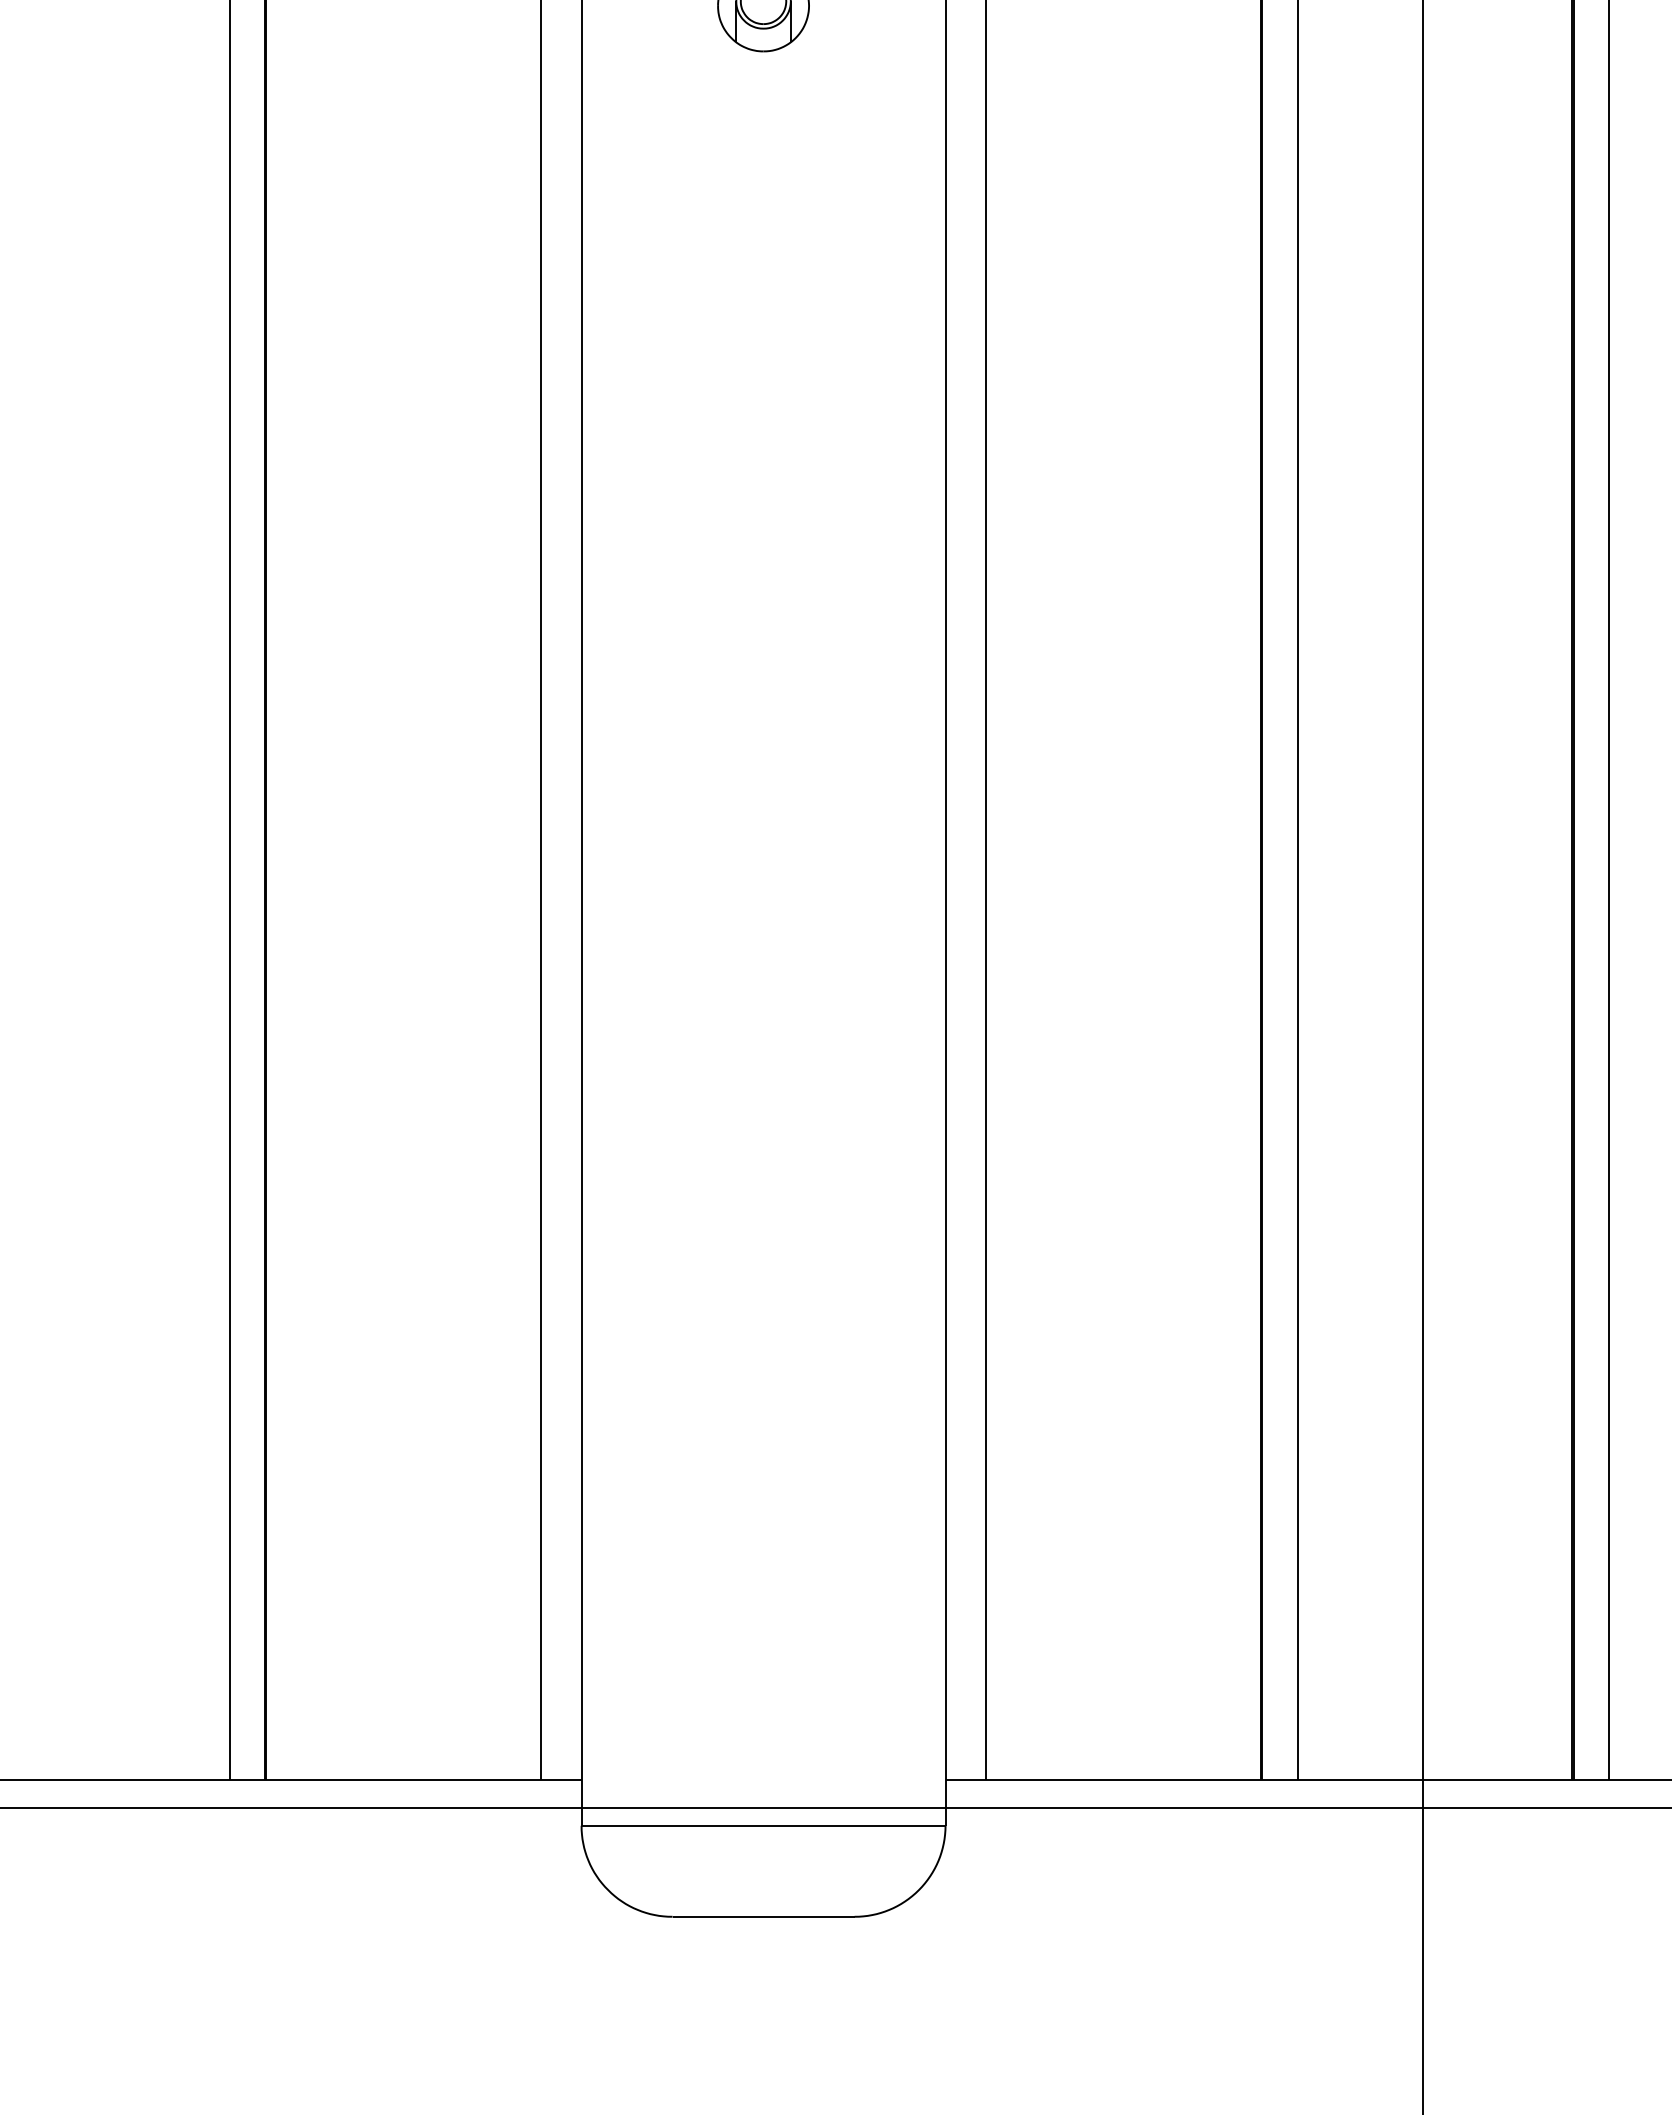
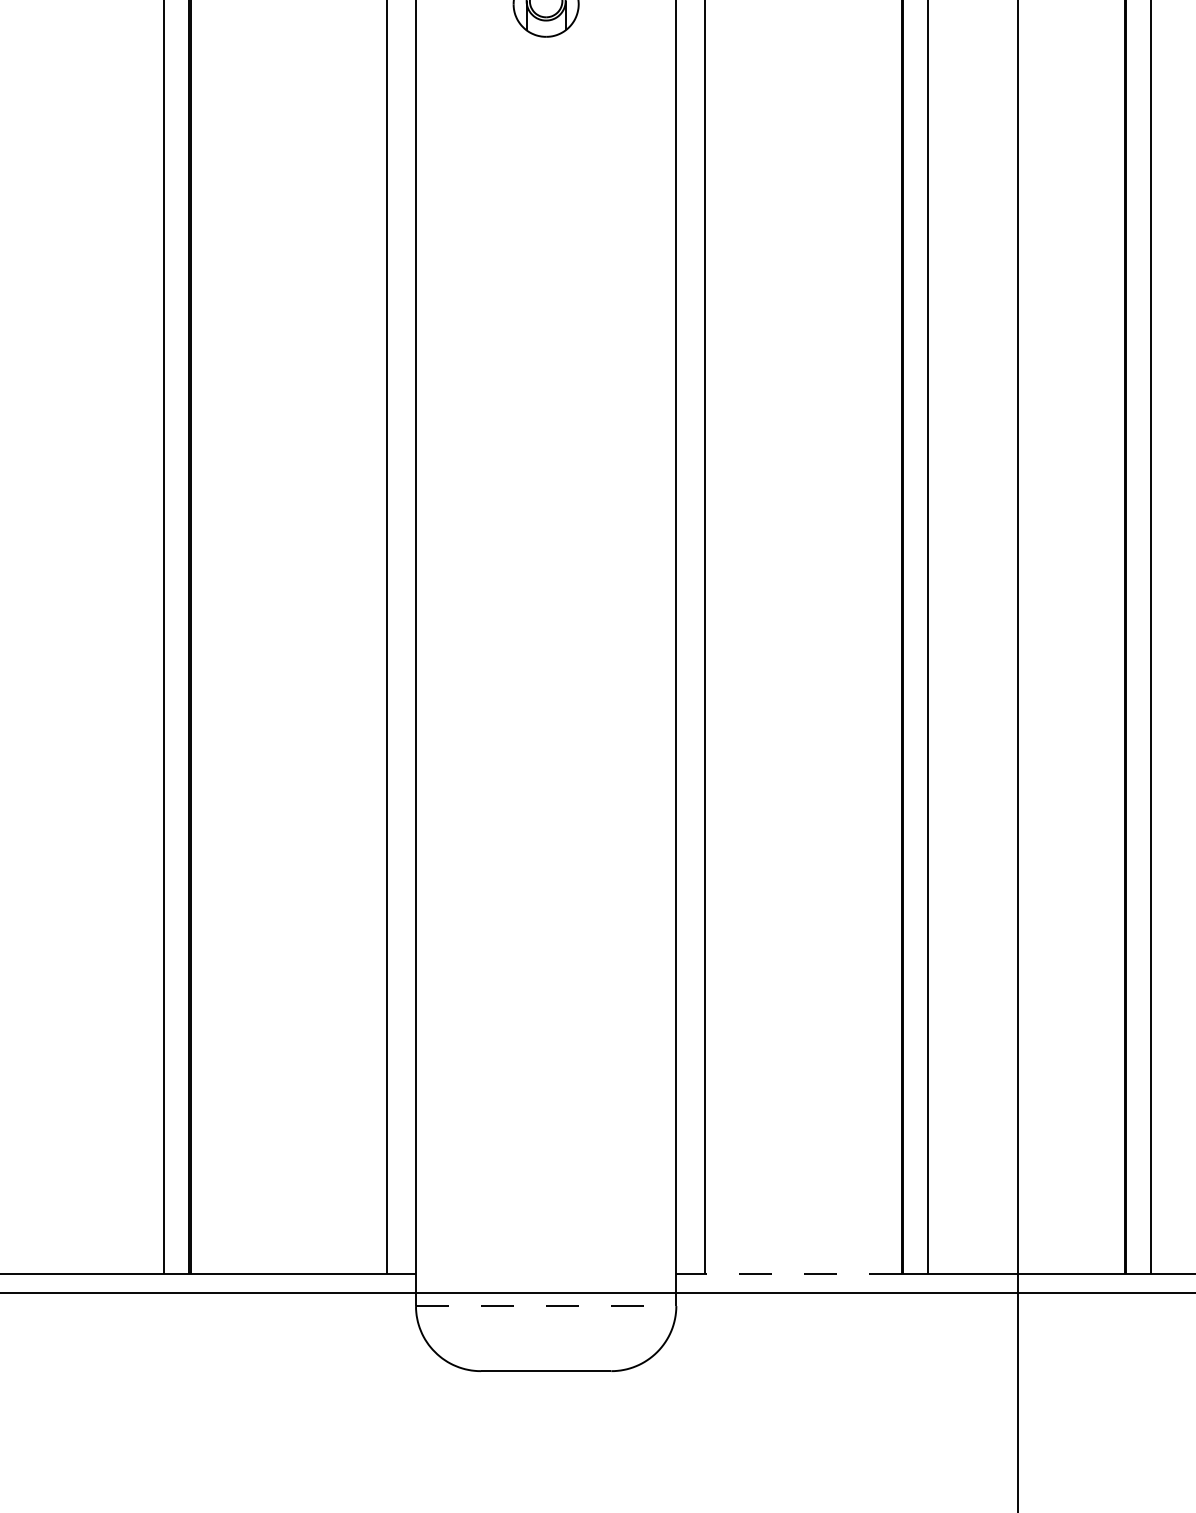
line: (1122, 1780) -> (802, 1273), solid -> dashed
line: (763, 1825) -> (546, 1305), solid -> dashed

